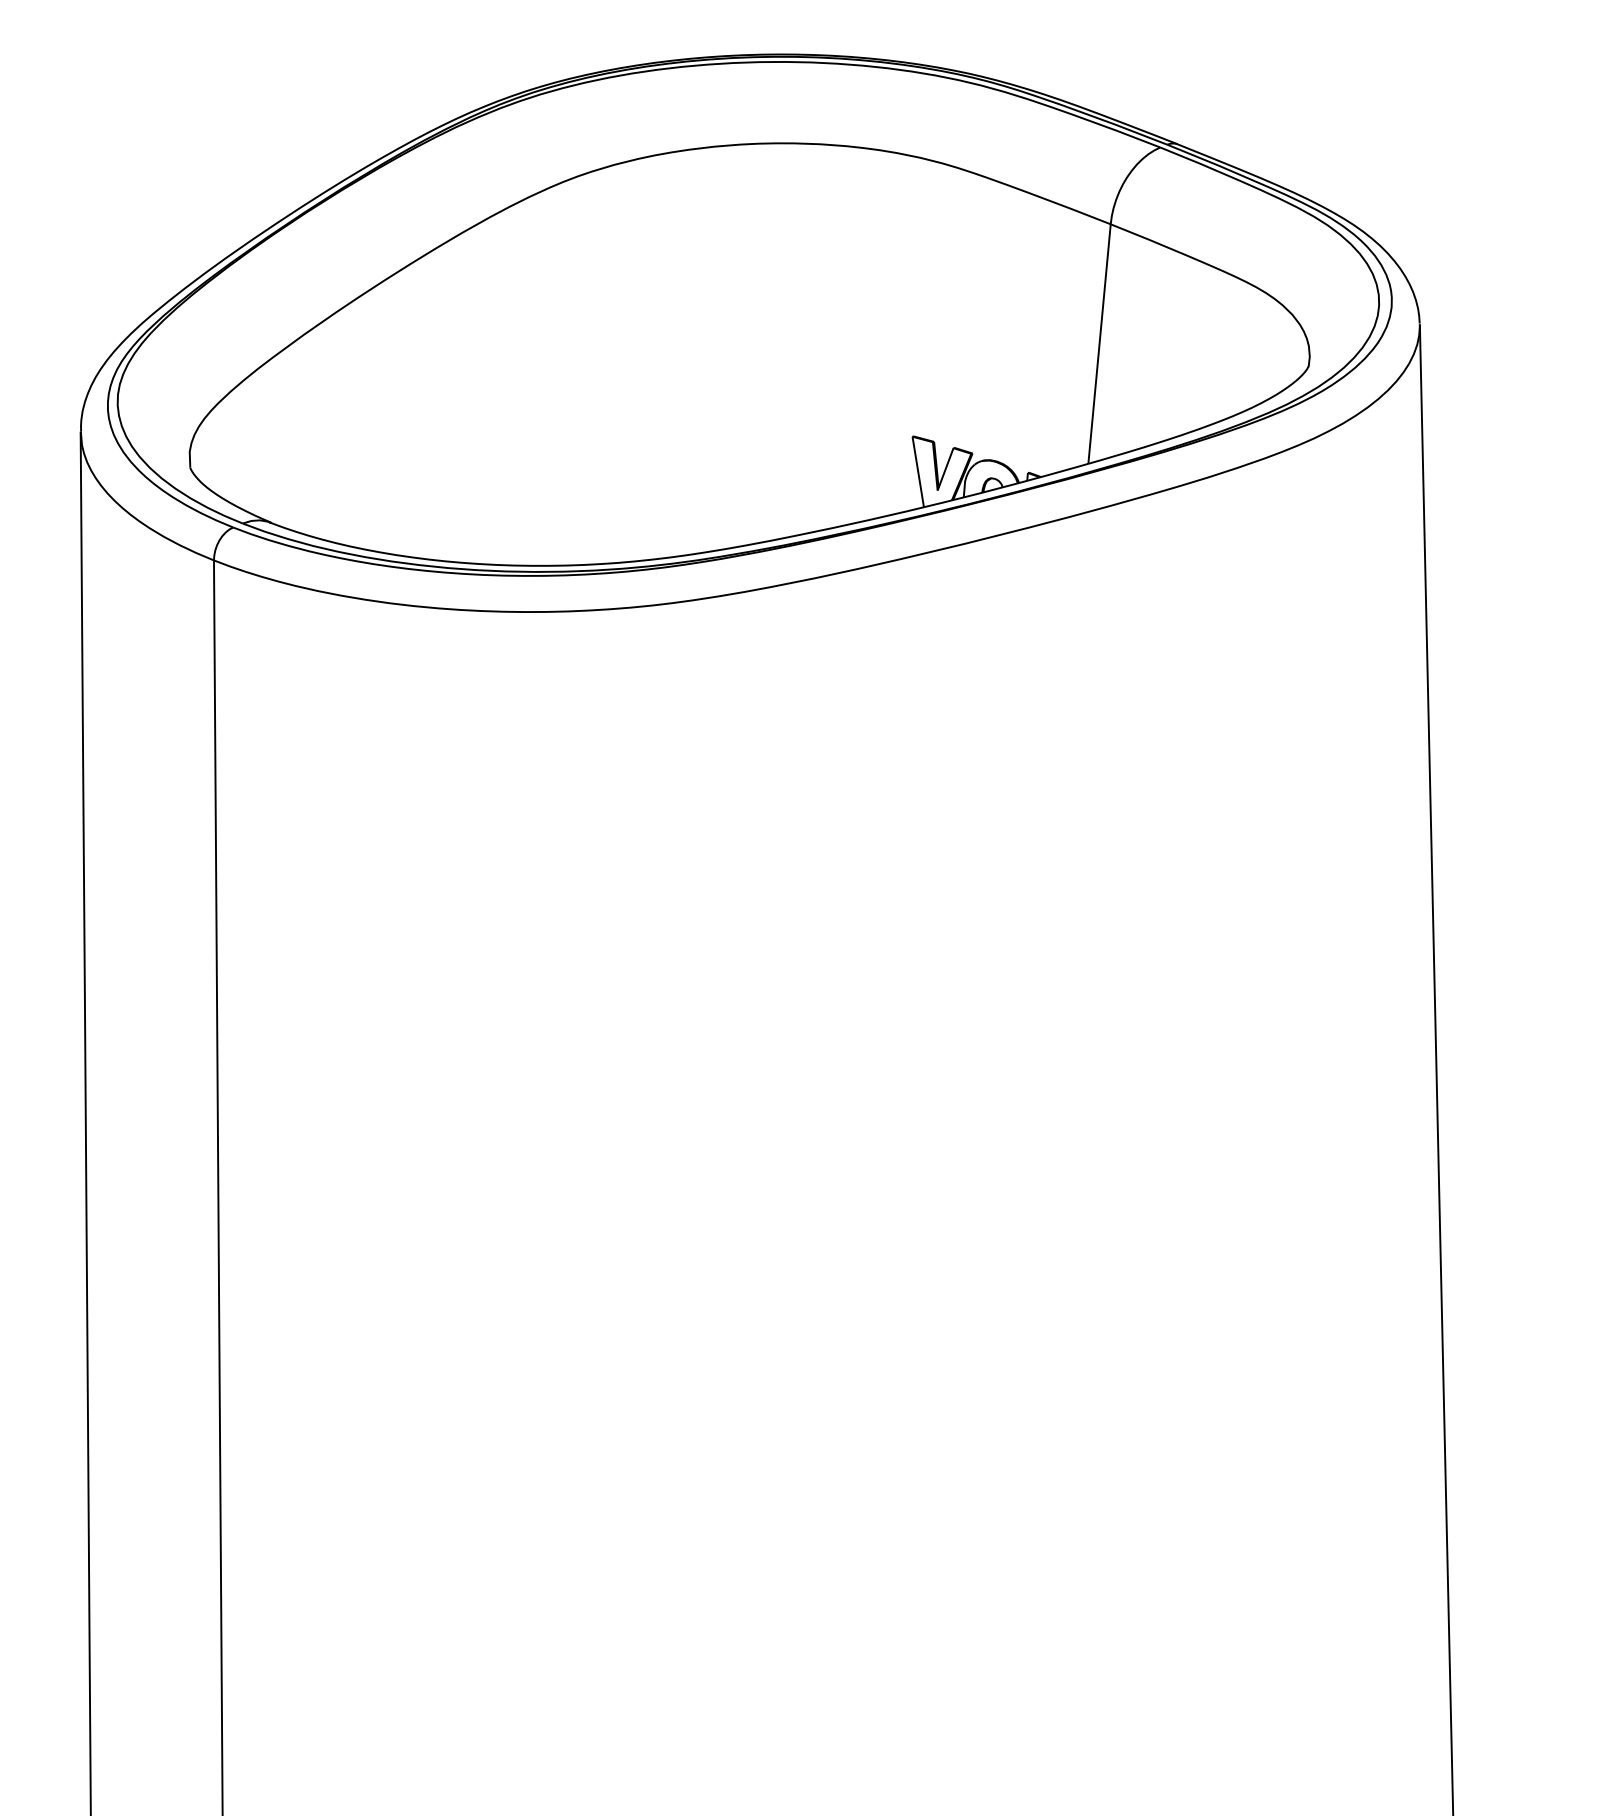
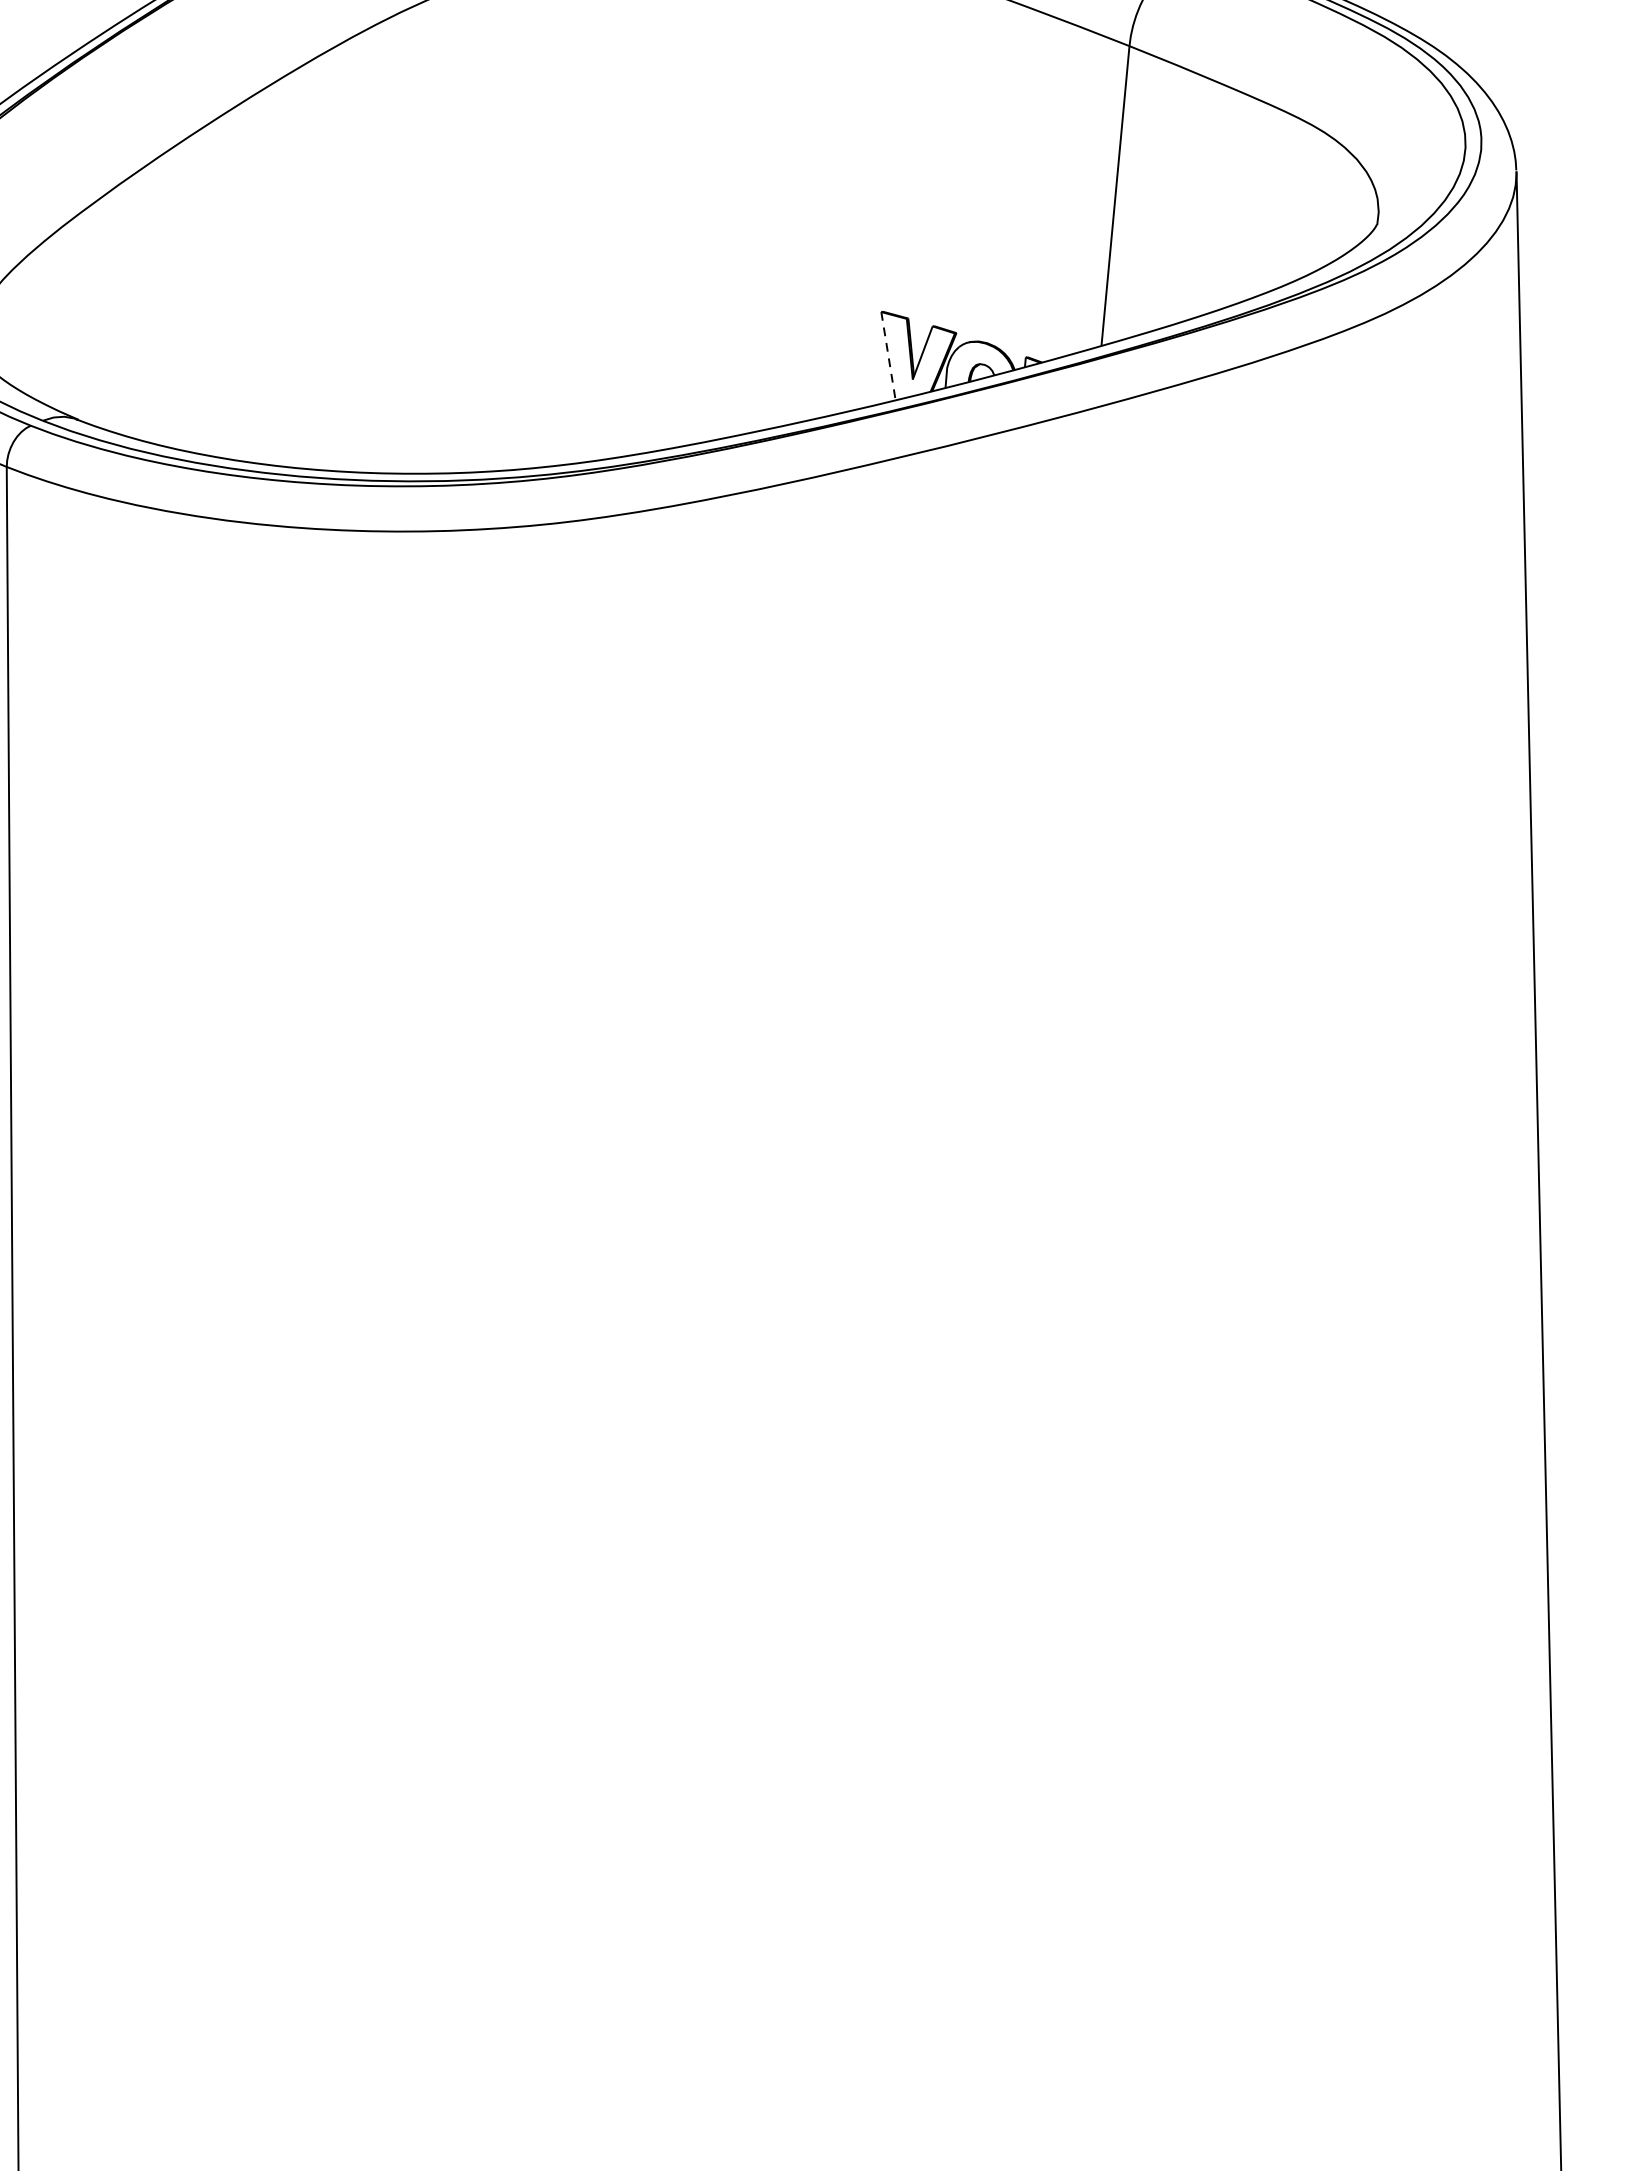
line: (918, 471) -> (888, 355), solid -> dashed

